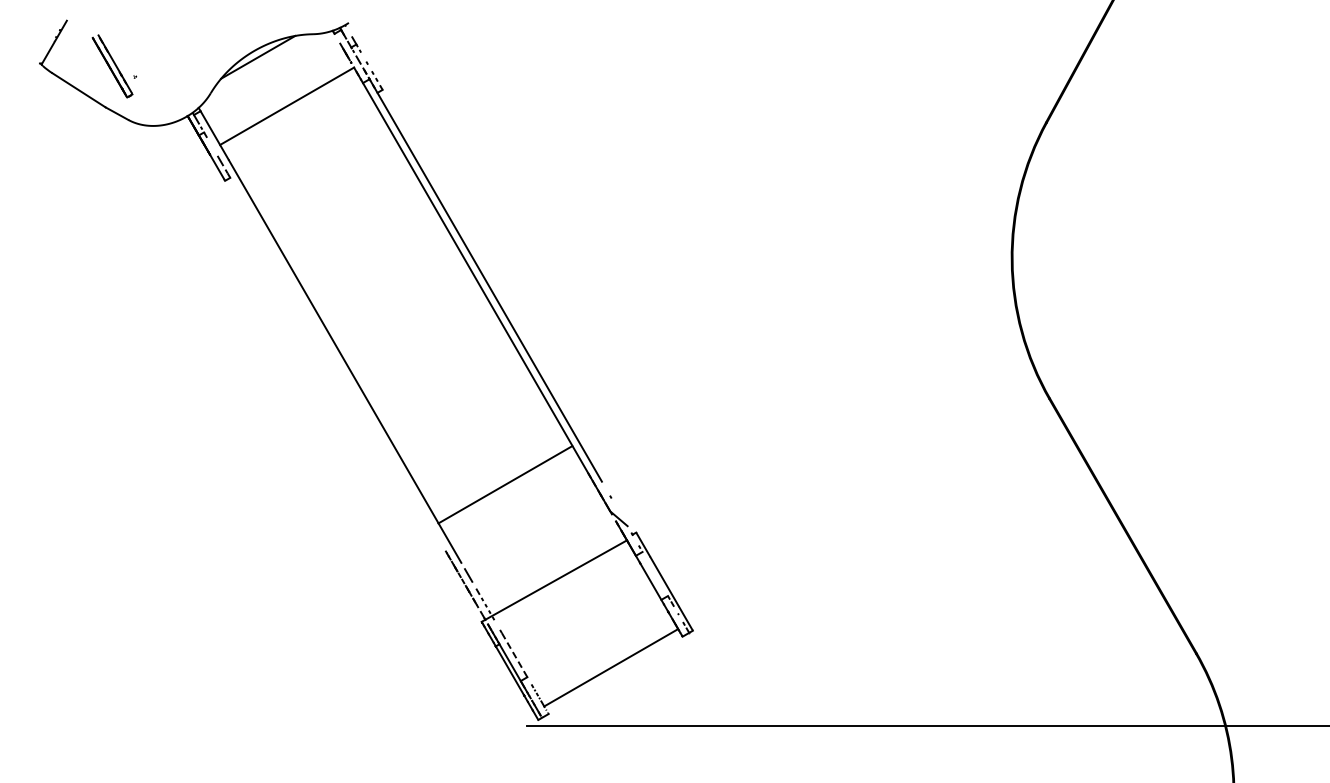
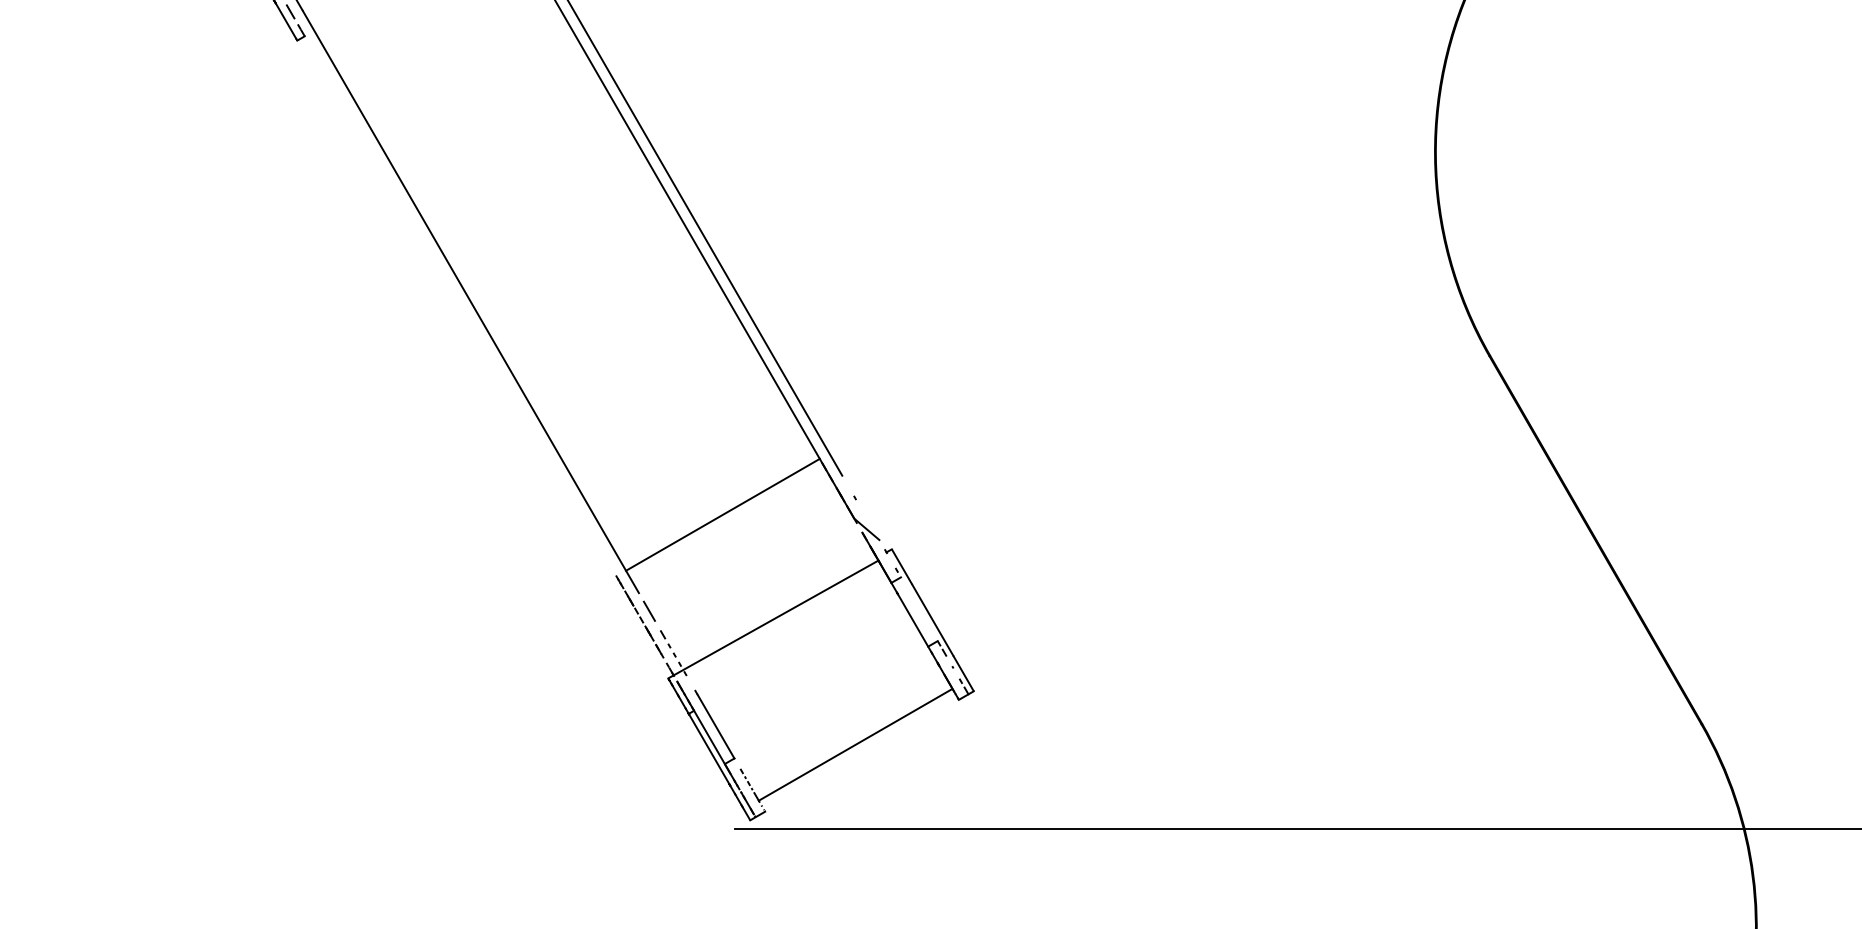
line: (505, 484) -> (723, 514), moved
line: (514, 654) -> (715, 725), dashed -> solid

